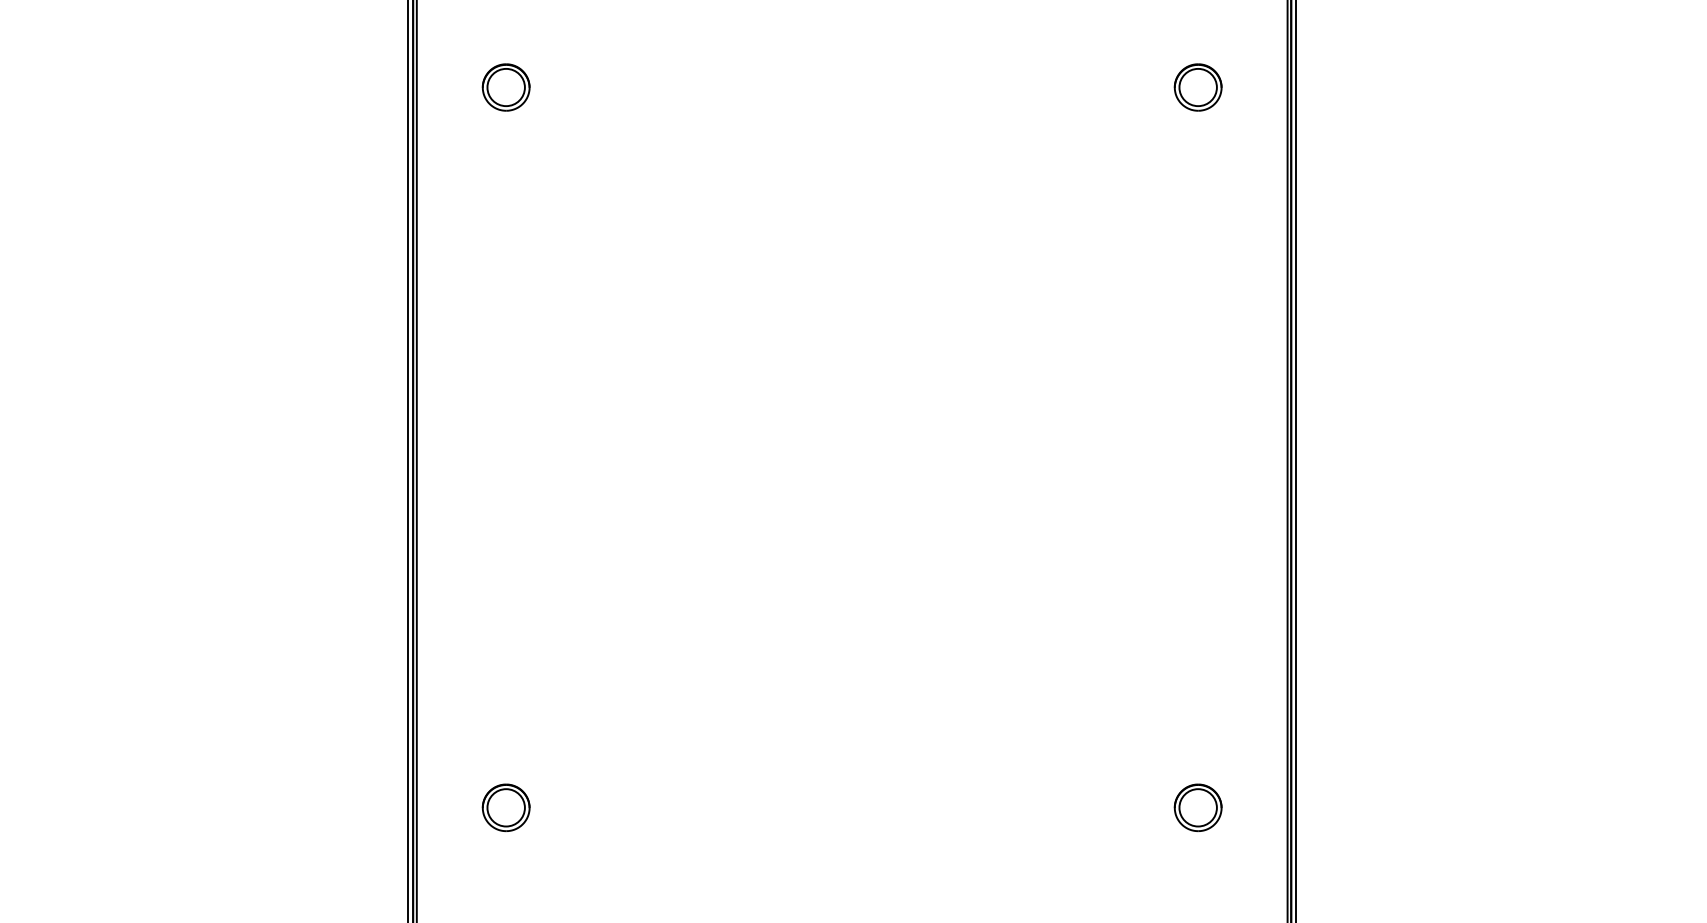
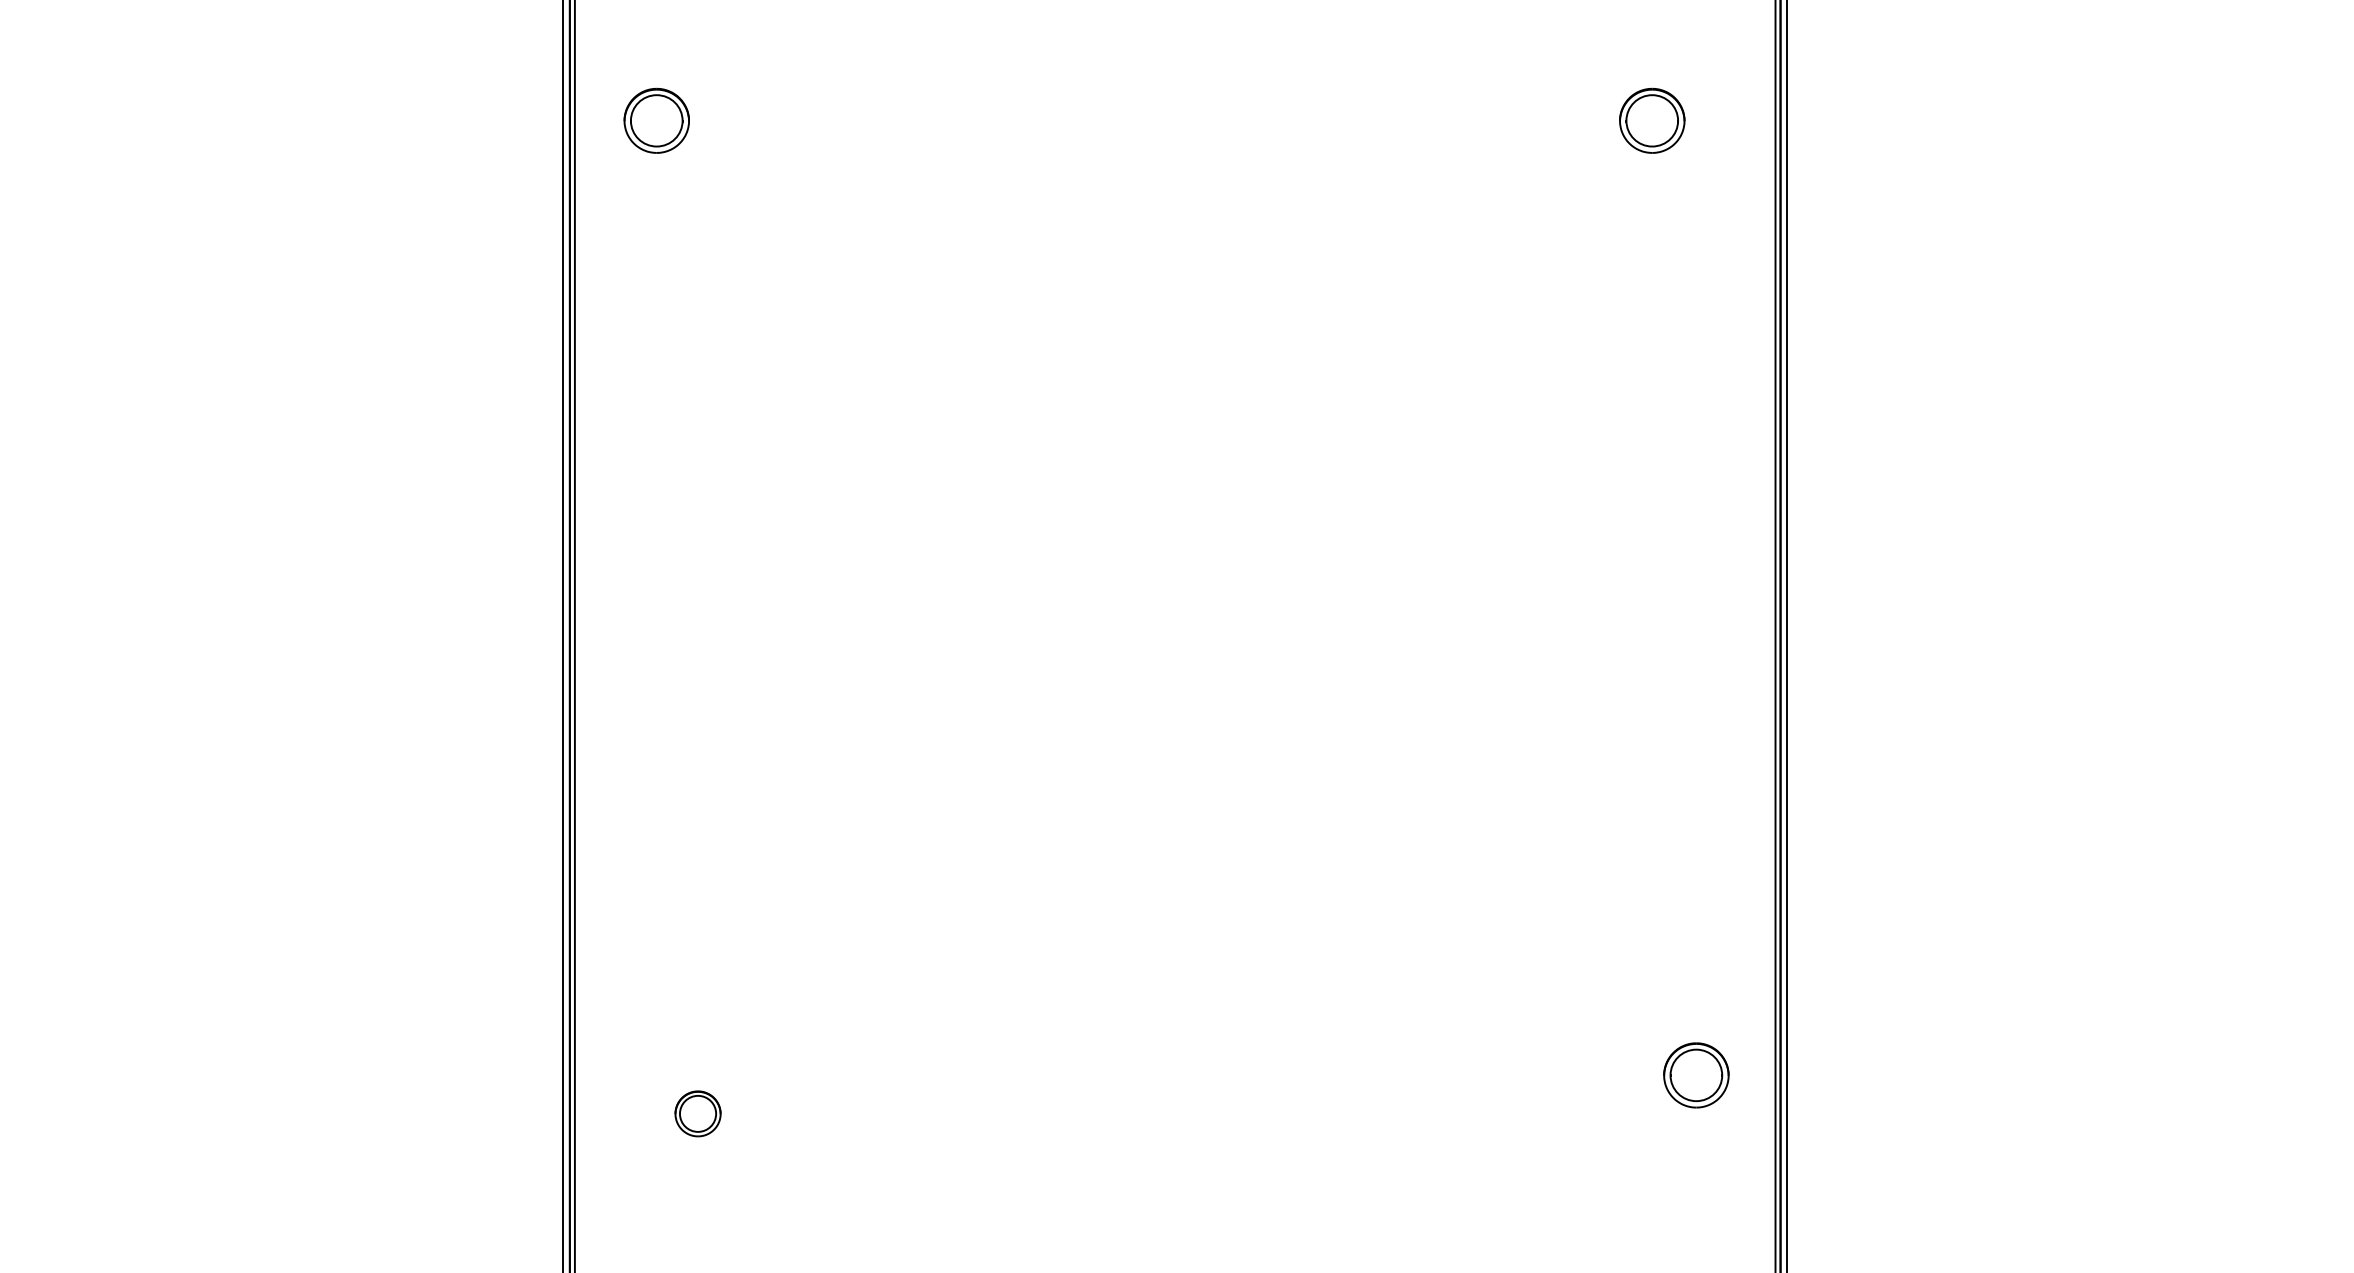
part: (505, 87) -> (655, 120), moved
part: (505, 807) -> (697, 1113), size x0.7
part: (1197, 807) -> (1695, 1074), moved

